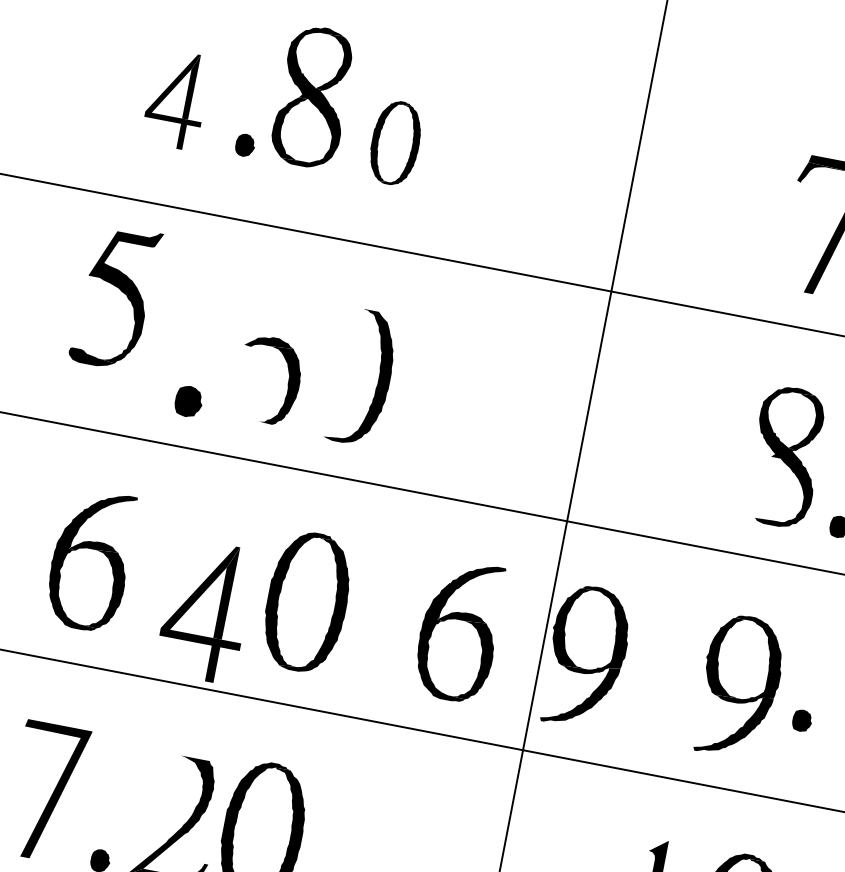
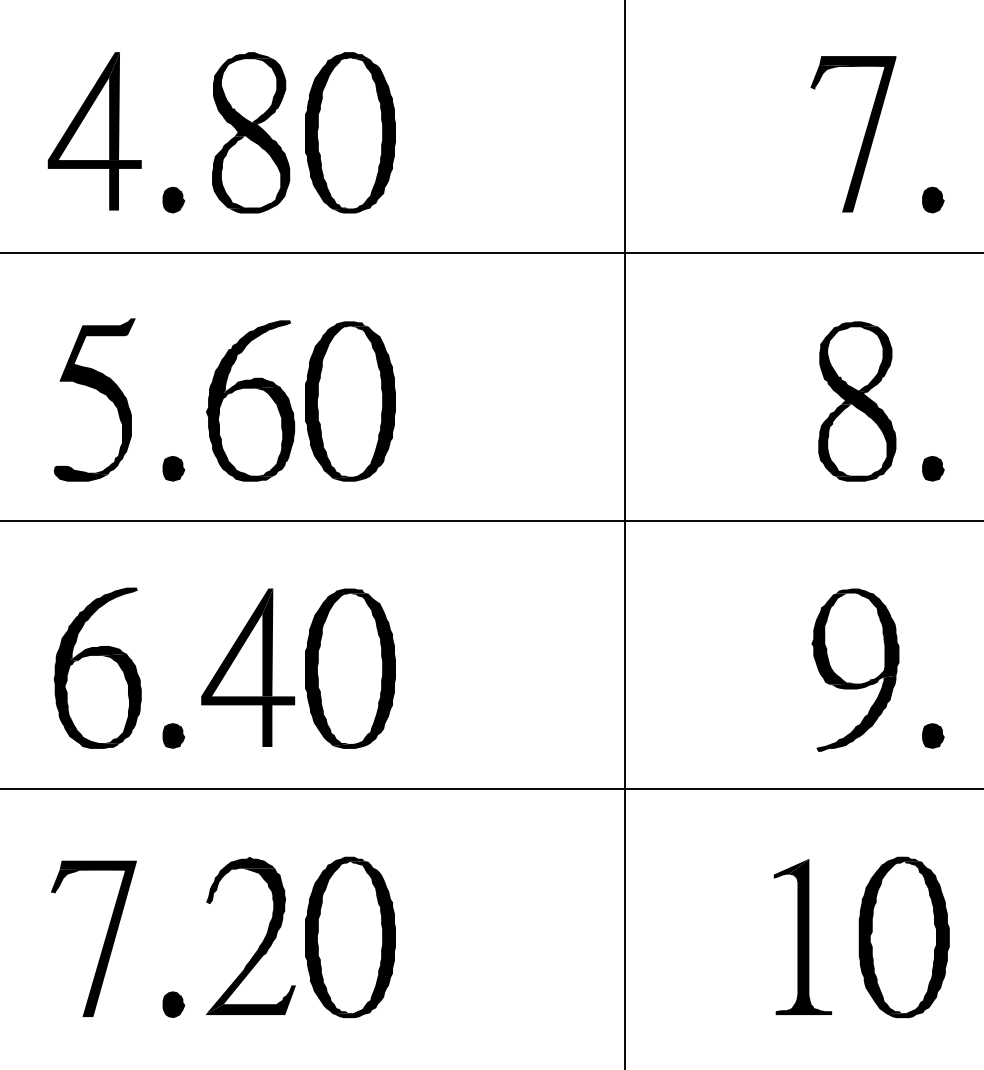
part: (313, 96) -> (251, 132), moved
part: (176, 99) -> (94, 131), size x1.43
part: (395, 142) -> (350, 132), size x1.67
part: (245, 144) -> (173, 199), moved
part: (120, 291) -> (99, 392), moved
fill: (264, 355) -> (248, 400), added
fill: (339, 369) -> (336, 399), added
part: (188, 401) -> (173, 468), size x0.71
fill: (763, 487) -> (838, 440), added
part: (206, 610) -> (248, 667), moved
fill: (144, 630) -> (173, 735), added
part: (459, 630) -> (527, 667), removed
part: (586, 656) -> (676, 669), removed
part: (802, 720) -> (933, 735), moved
fill: (46, 741) -> (87, 881), added
fill: (178, 765) -> (240, 880), added
fill: (652, 846) -> (791, 868), added

